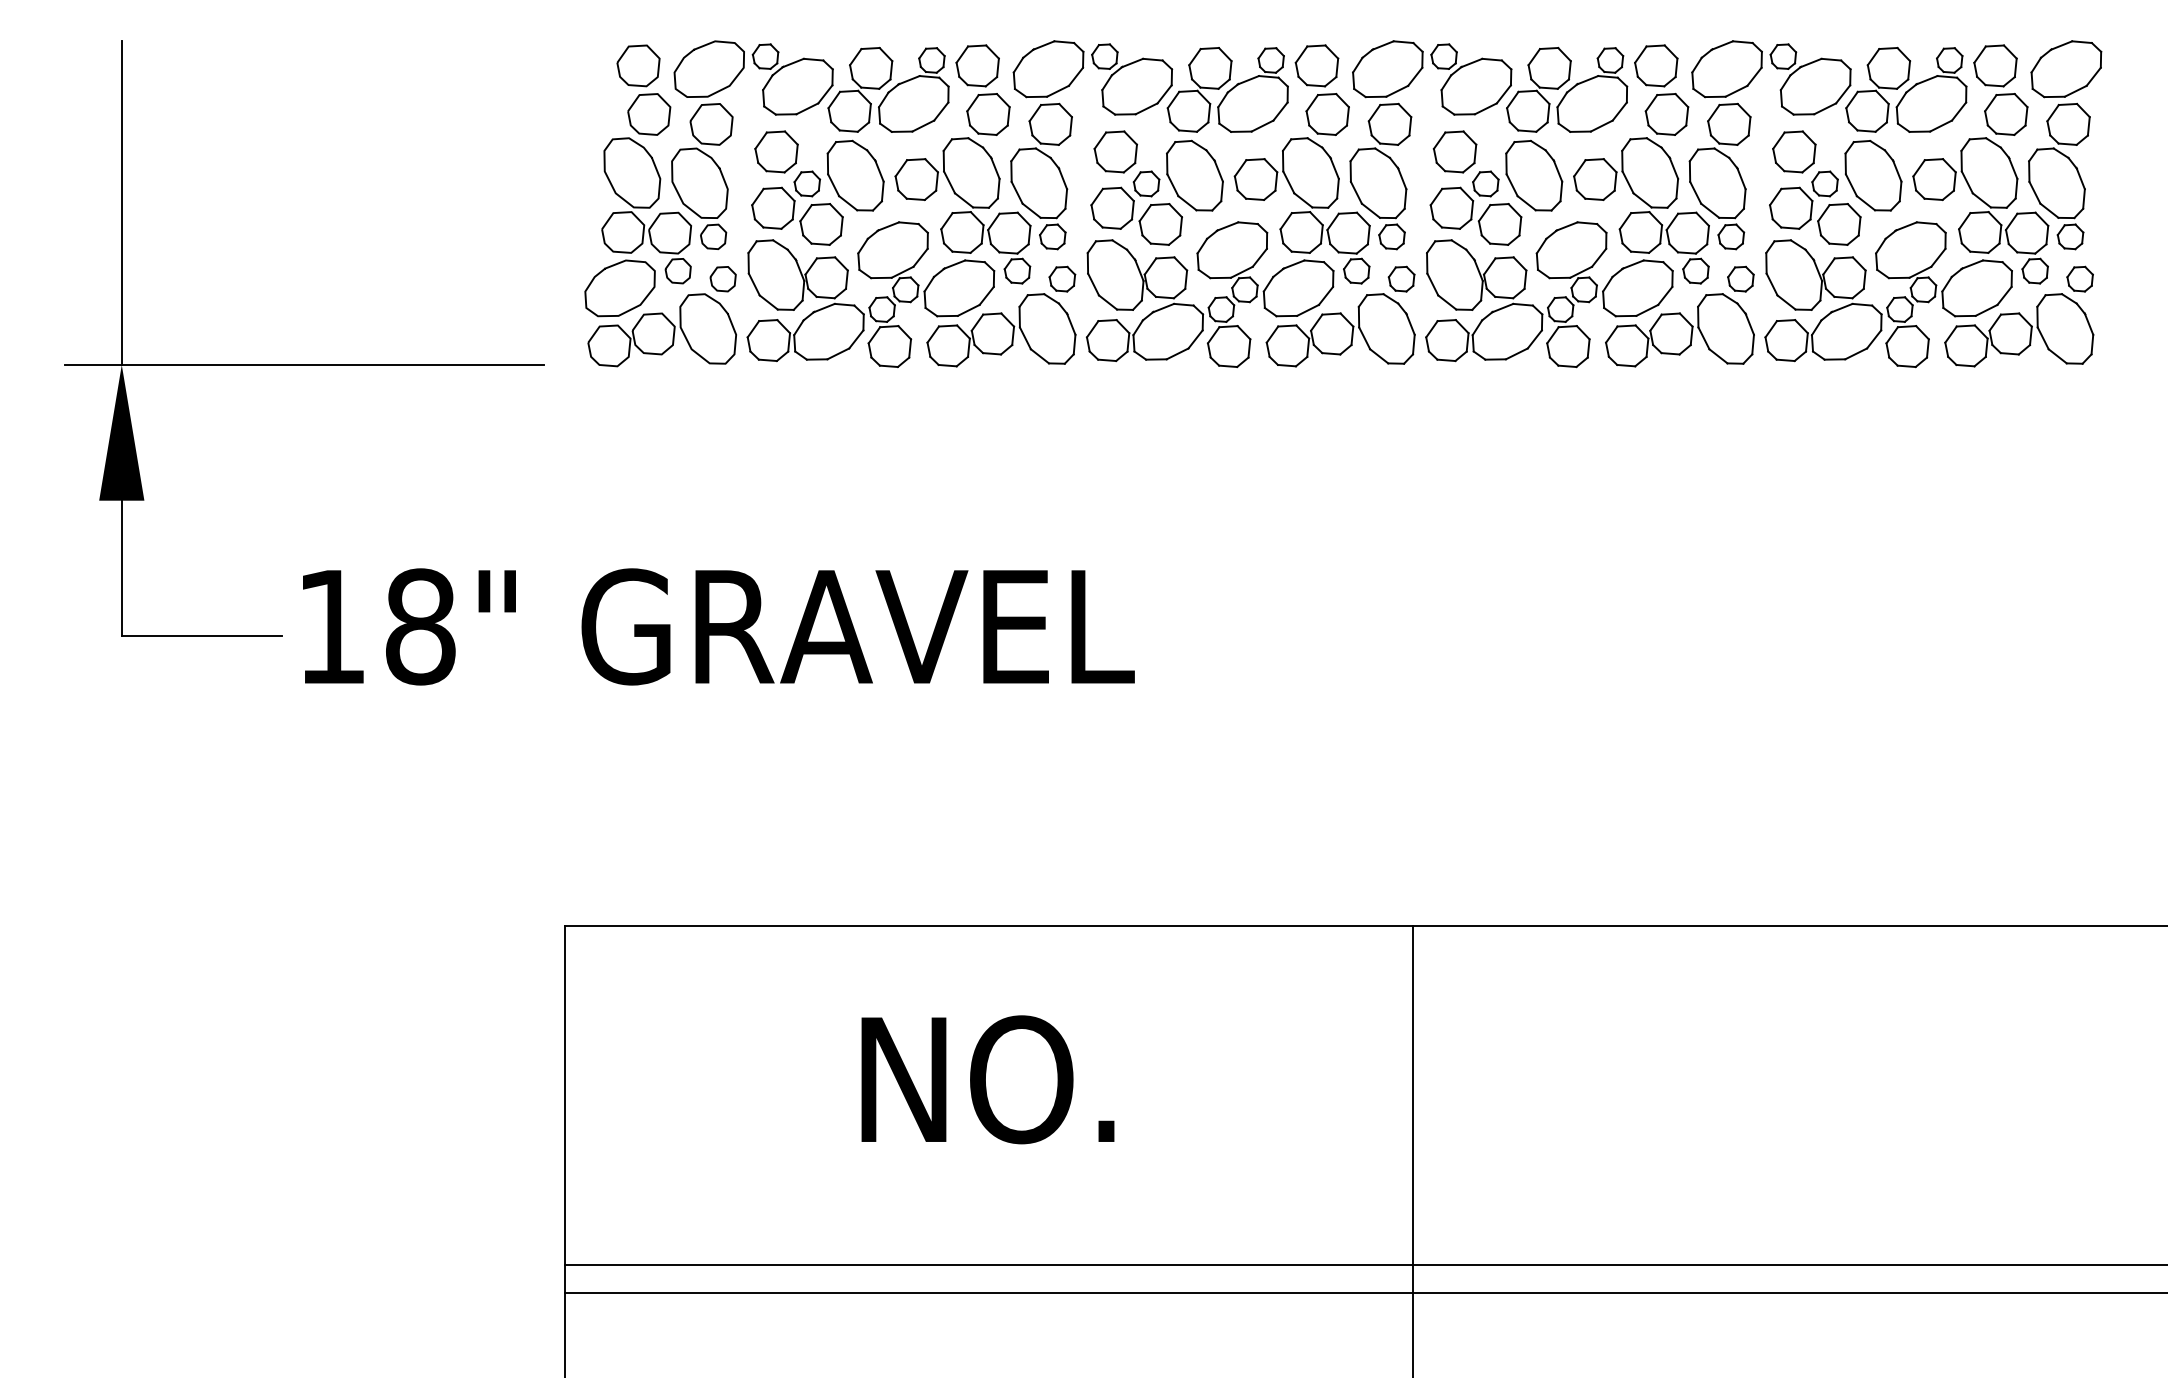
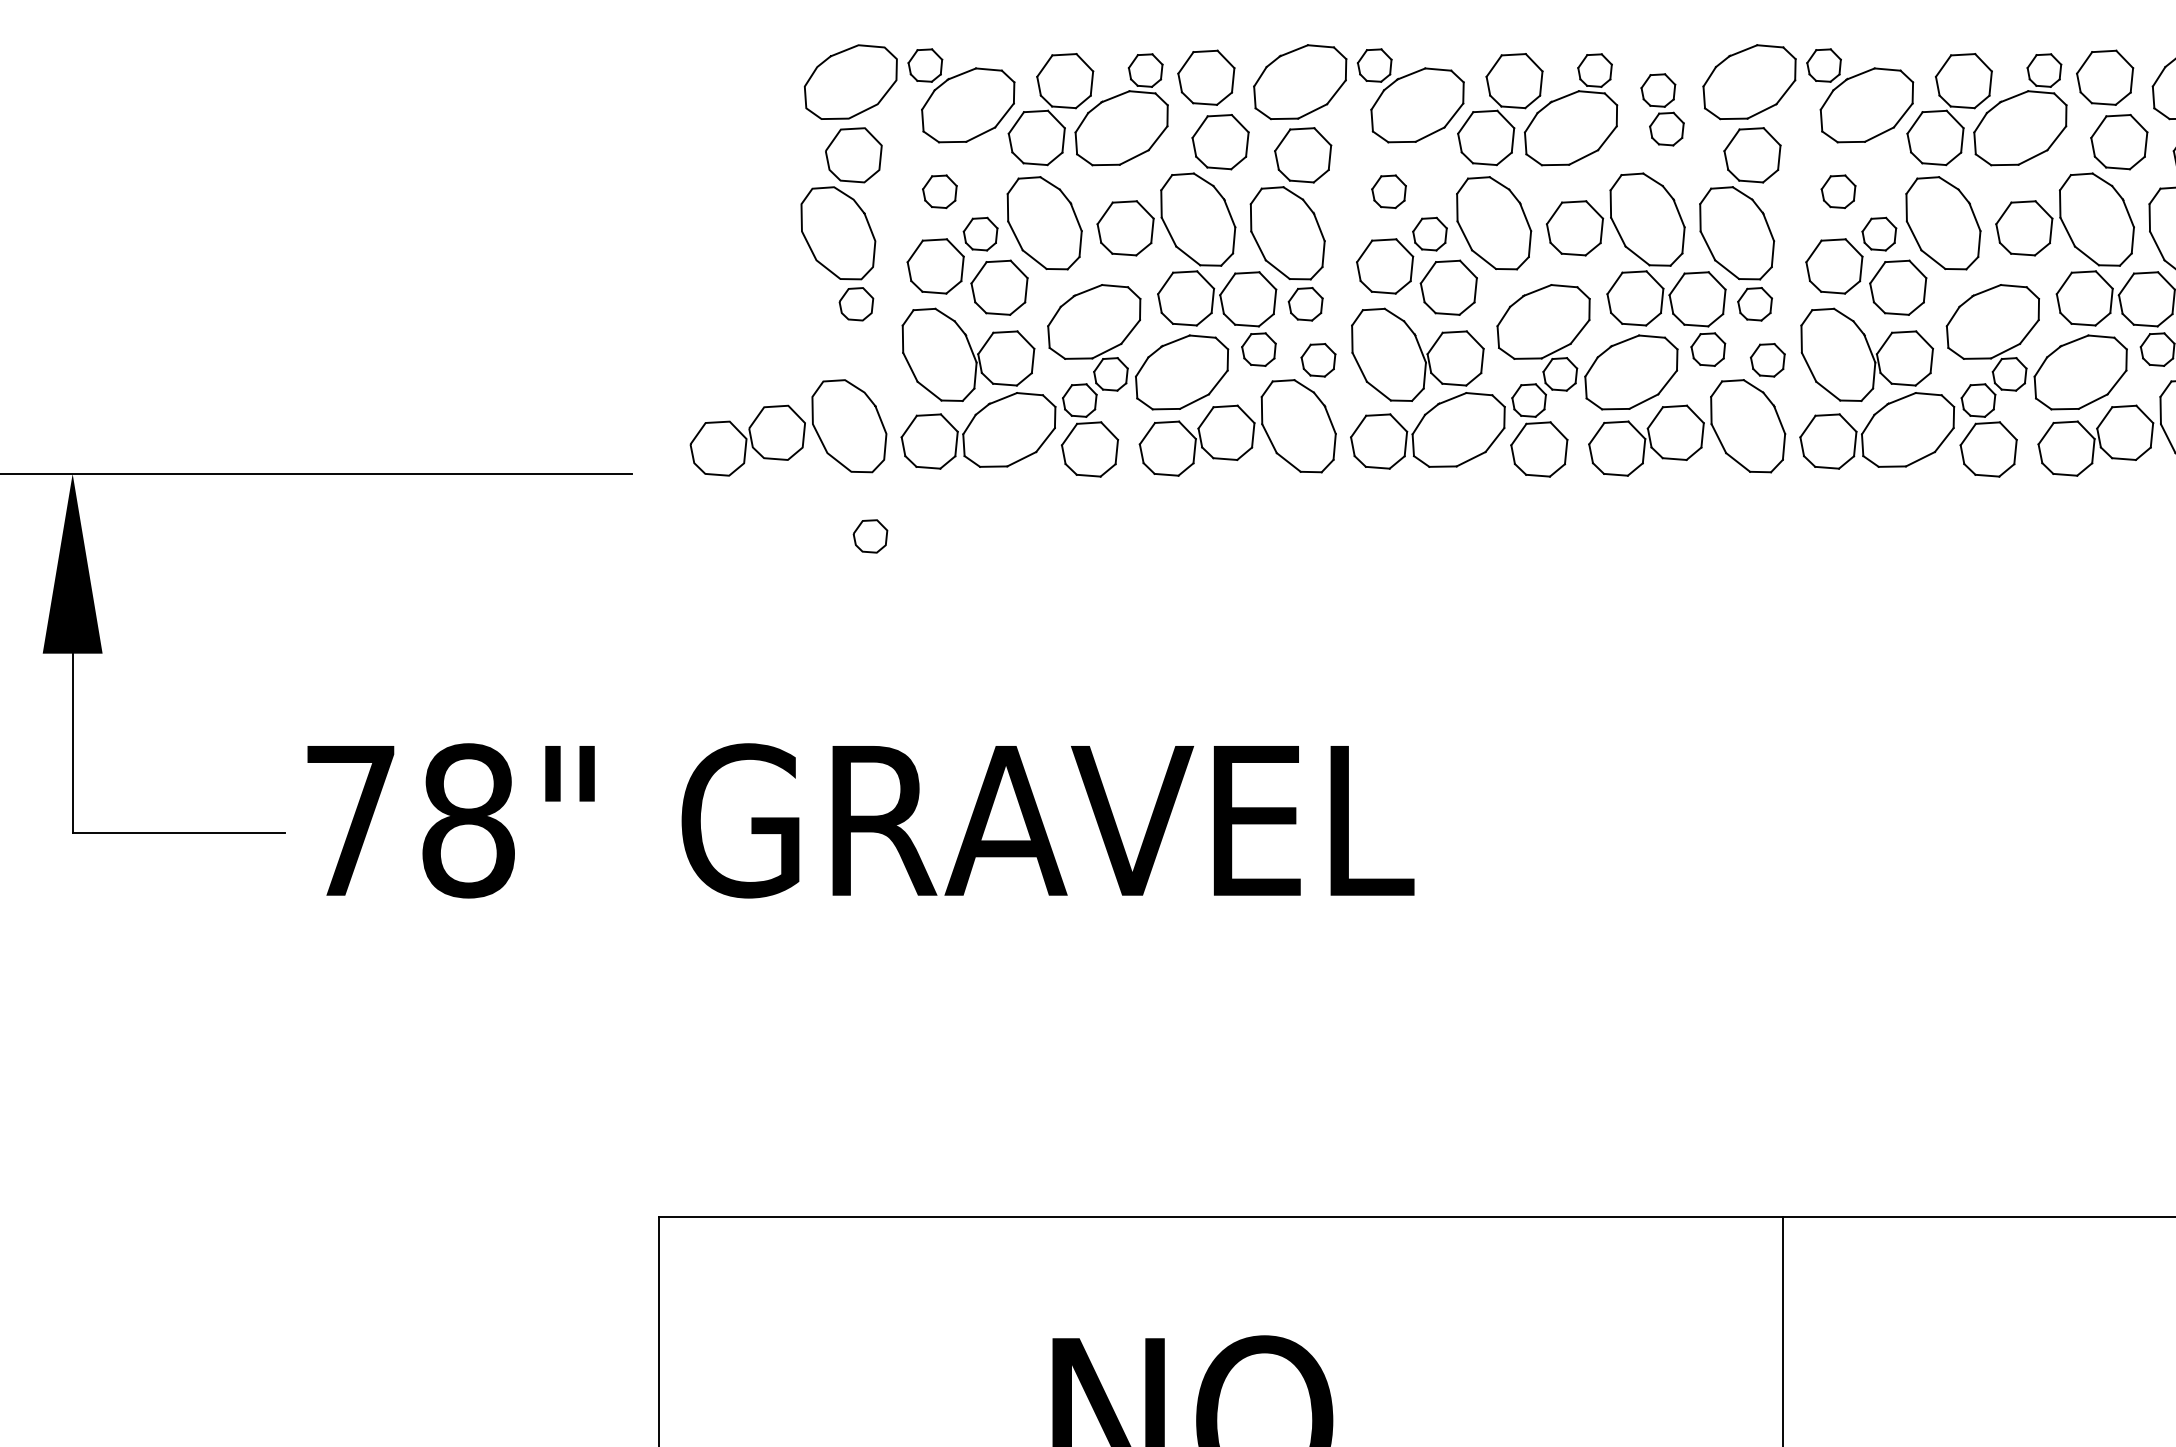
part: (1321, 89) -> (1661, 109), size x0.6
part: (776, 151) -> (939, 191), size x0.6
part: (1115, 151) -> (1388, 191), size x0.6
part: (1454, 151) -> (1837, 191), size x0.6
part: (637, 180) -> (755, 229), removed
line: (121, 202) -> (72, 258), removed
part: (722, 279) -> (869, 536), moved
text: (331, 626) -> (350, 820), 18" -> 78"

